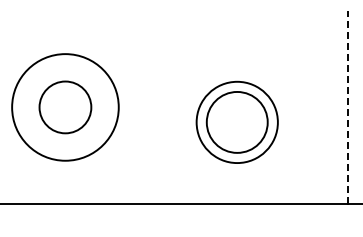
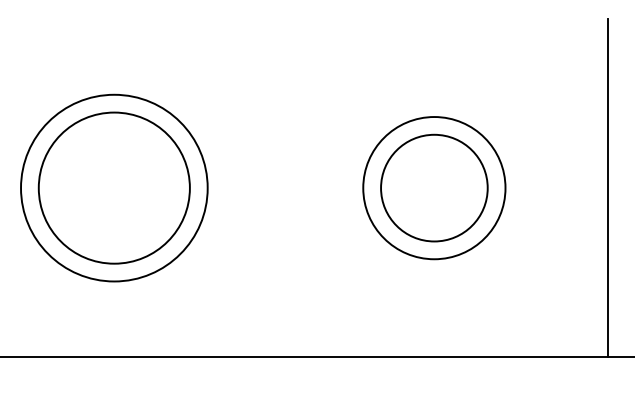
line: (347, 106) -> (608, 186), dashed -> solid
circle: (65, 107) -> (114, 188), size x1.67
part: (236, 121) -> (433, 186), moved

